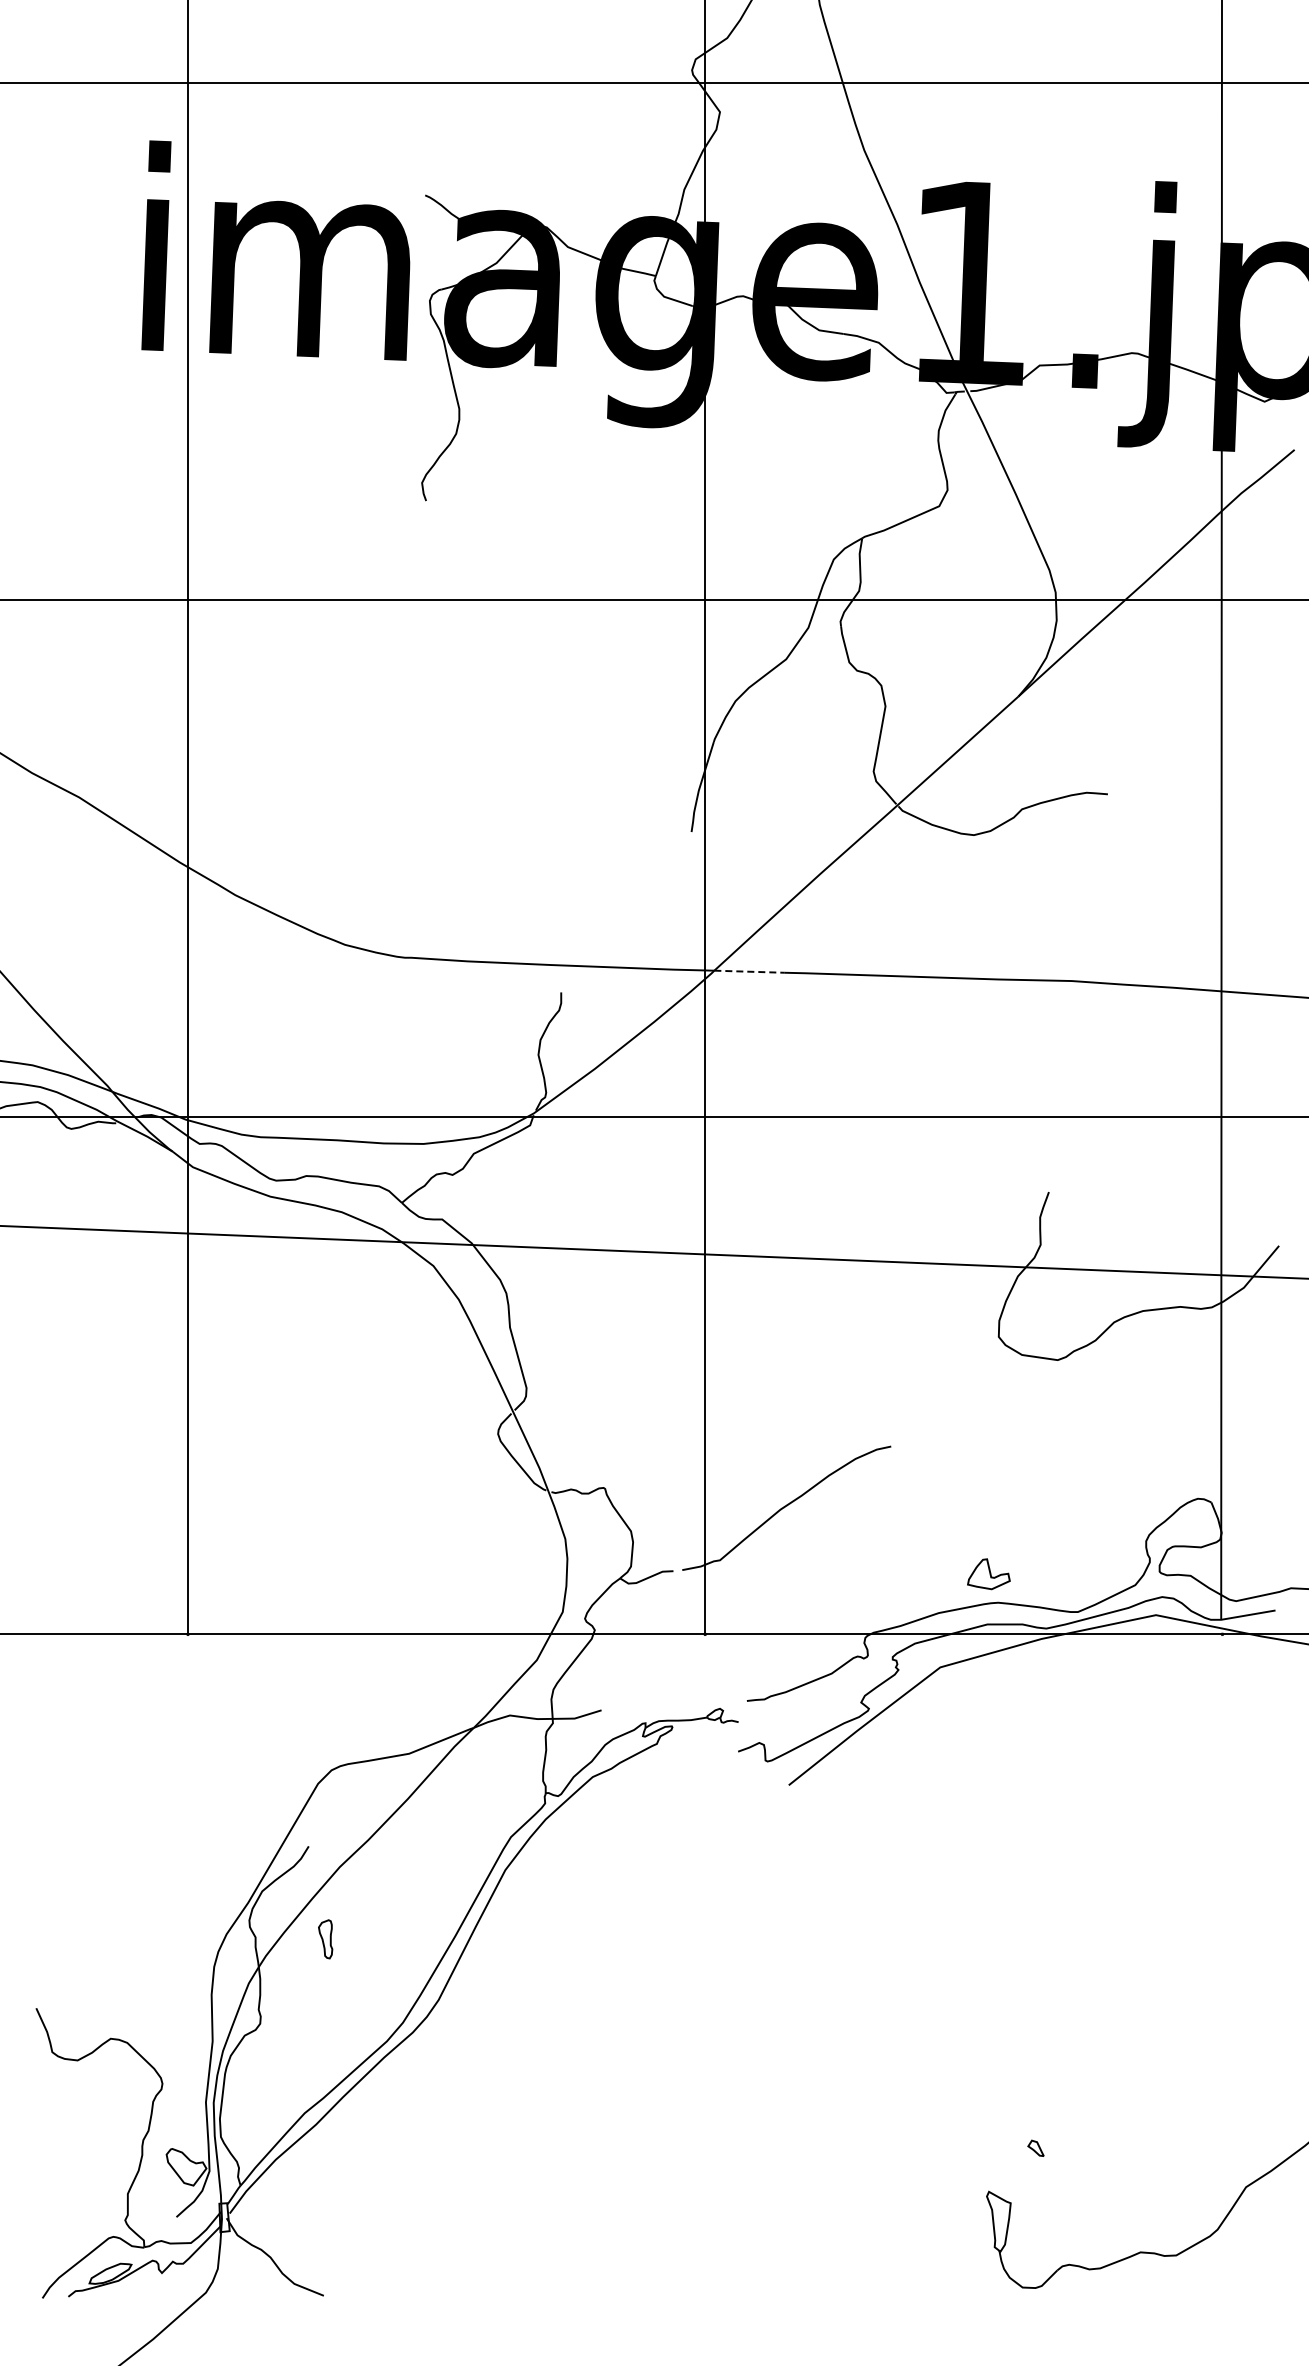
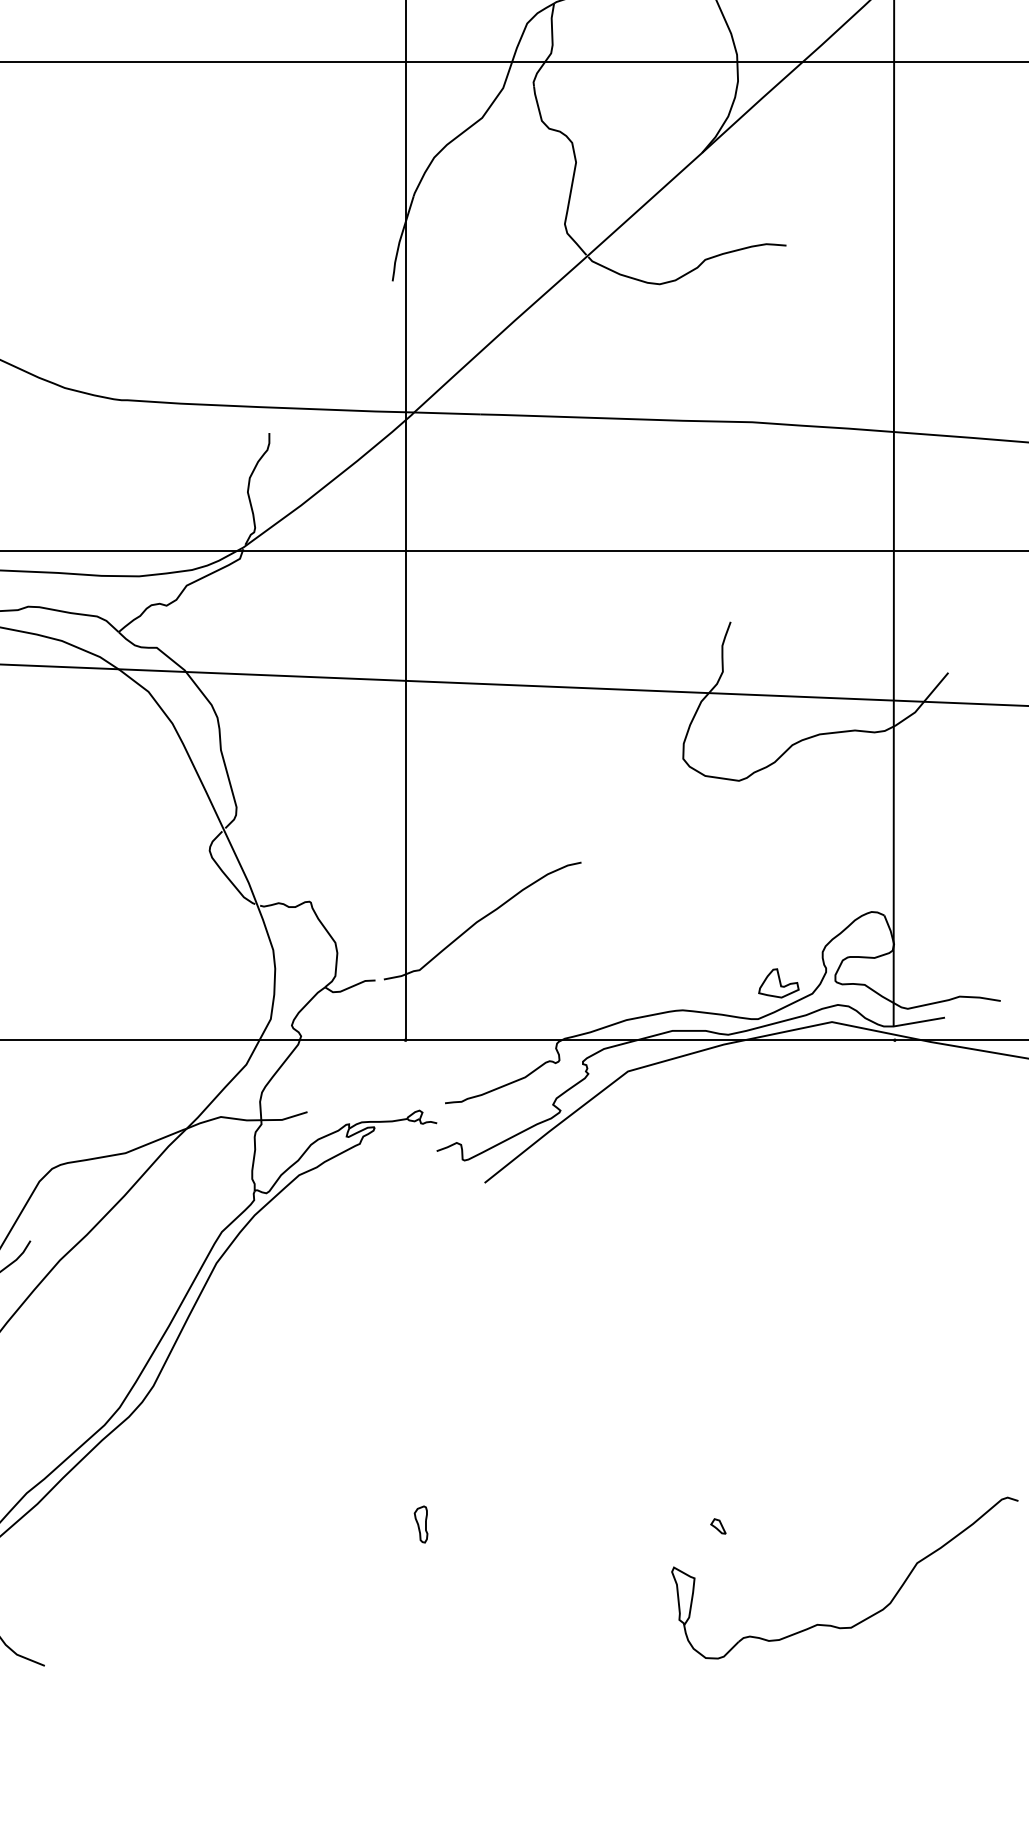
line: (749, 971) -> (447, 413), dashed -> solid
part: (988, 1574) -> (778, 983), moved
part: (325, 1939) -> (420, 1524), moved

